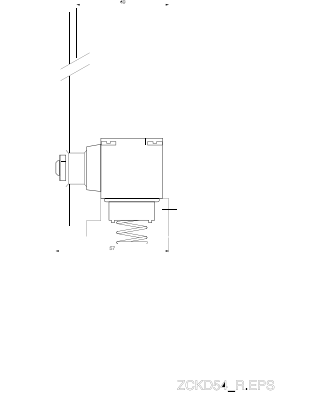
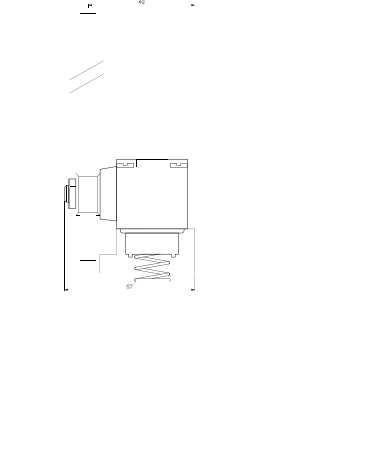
part: (225, 385) -> (260, 445), removed

